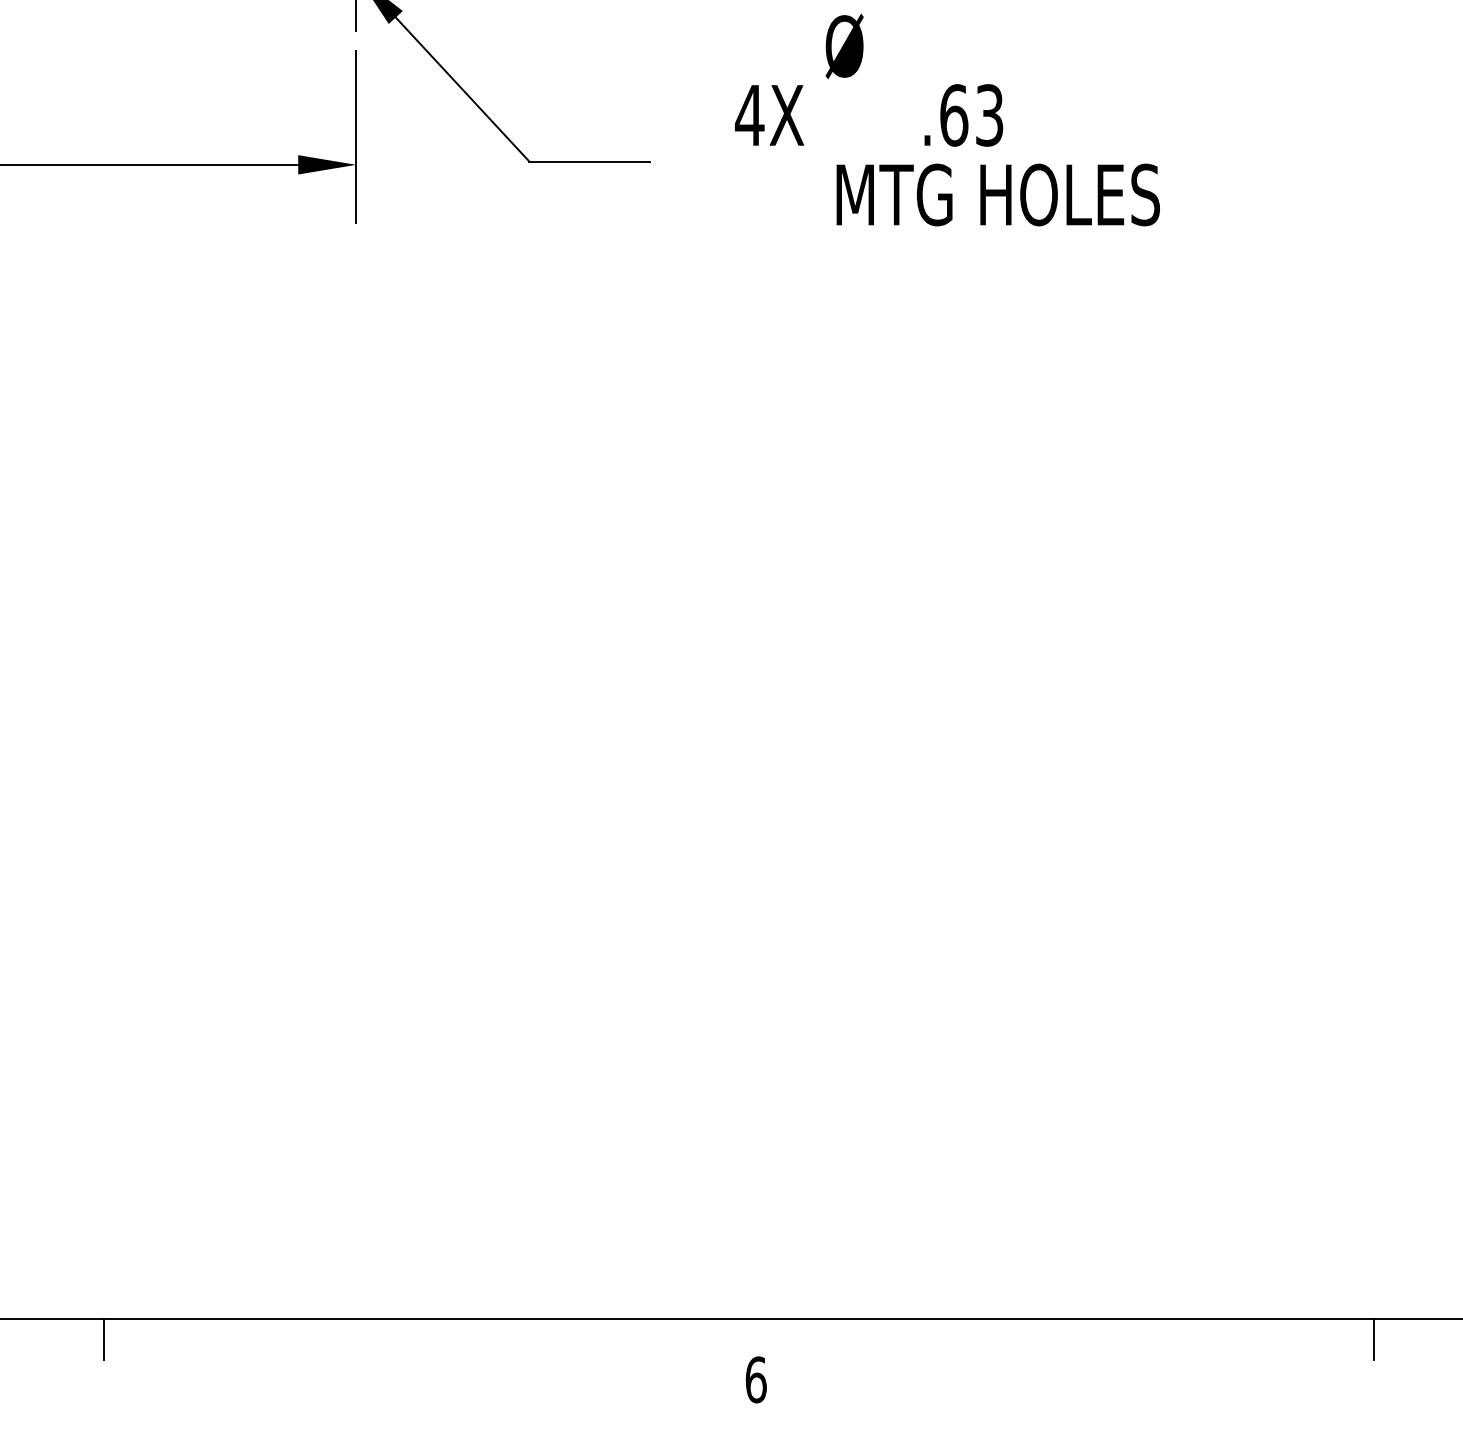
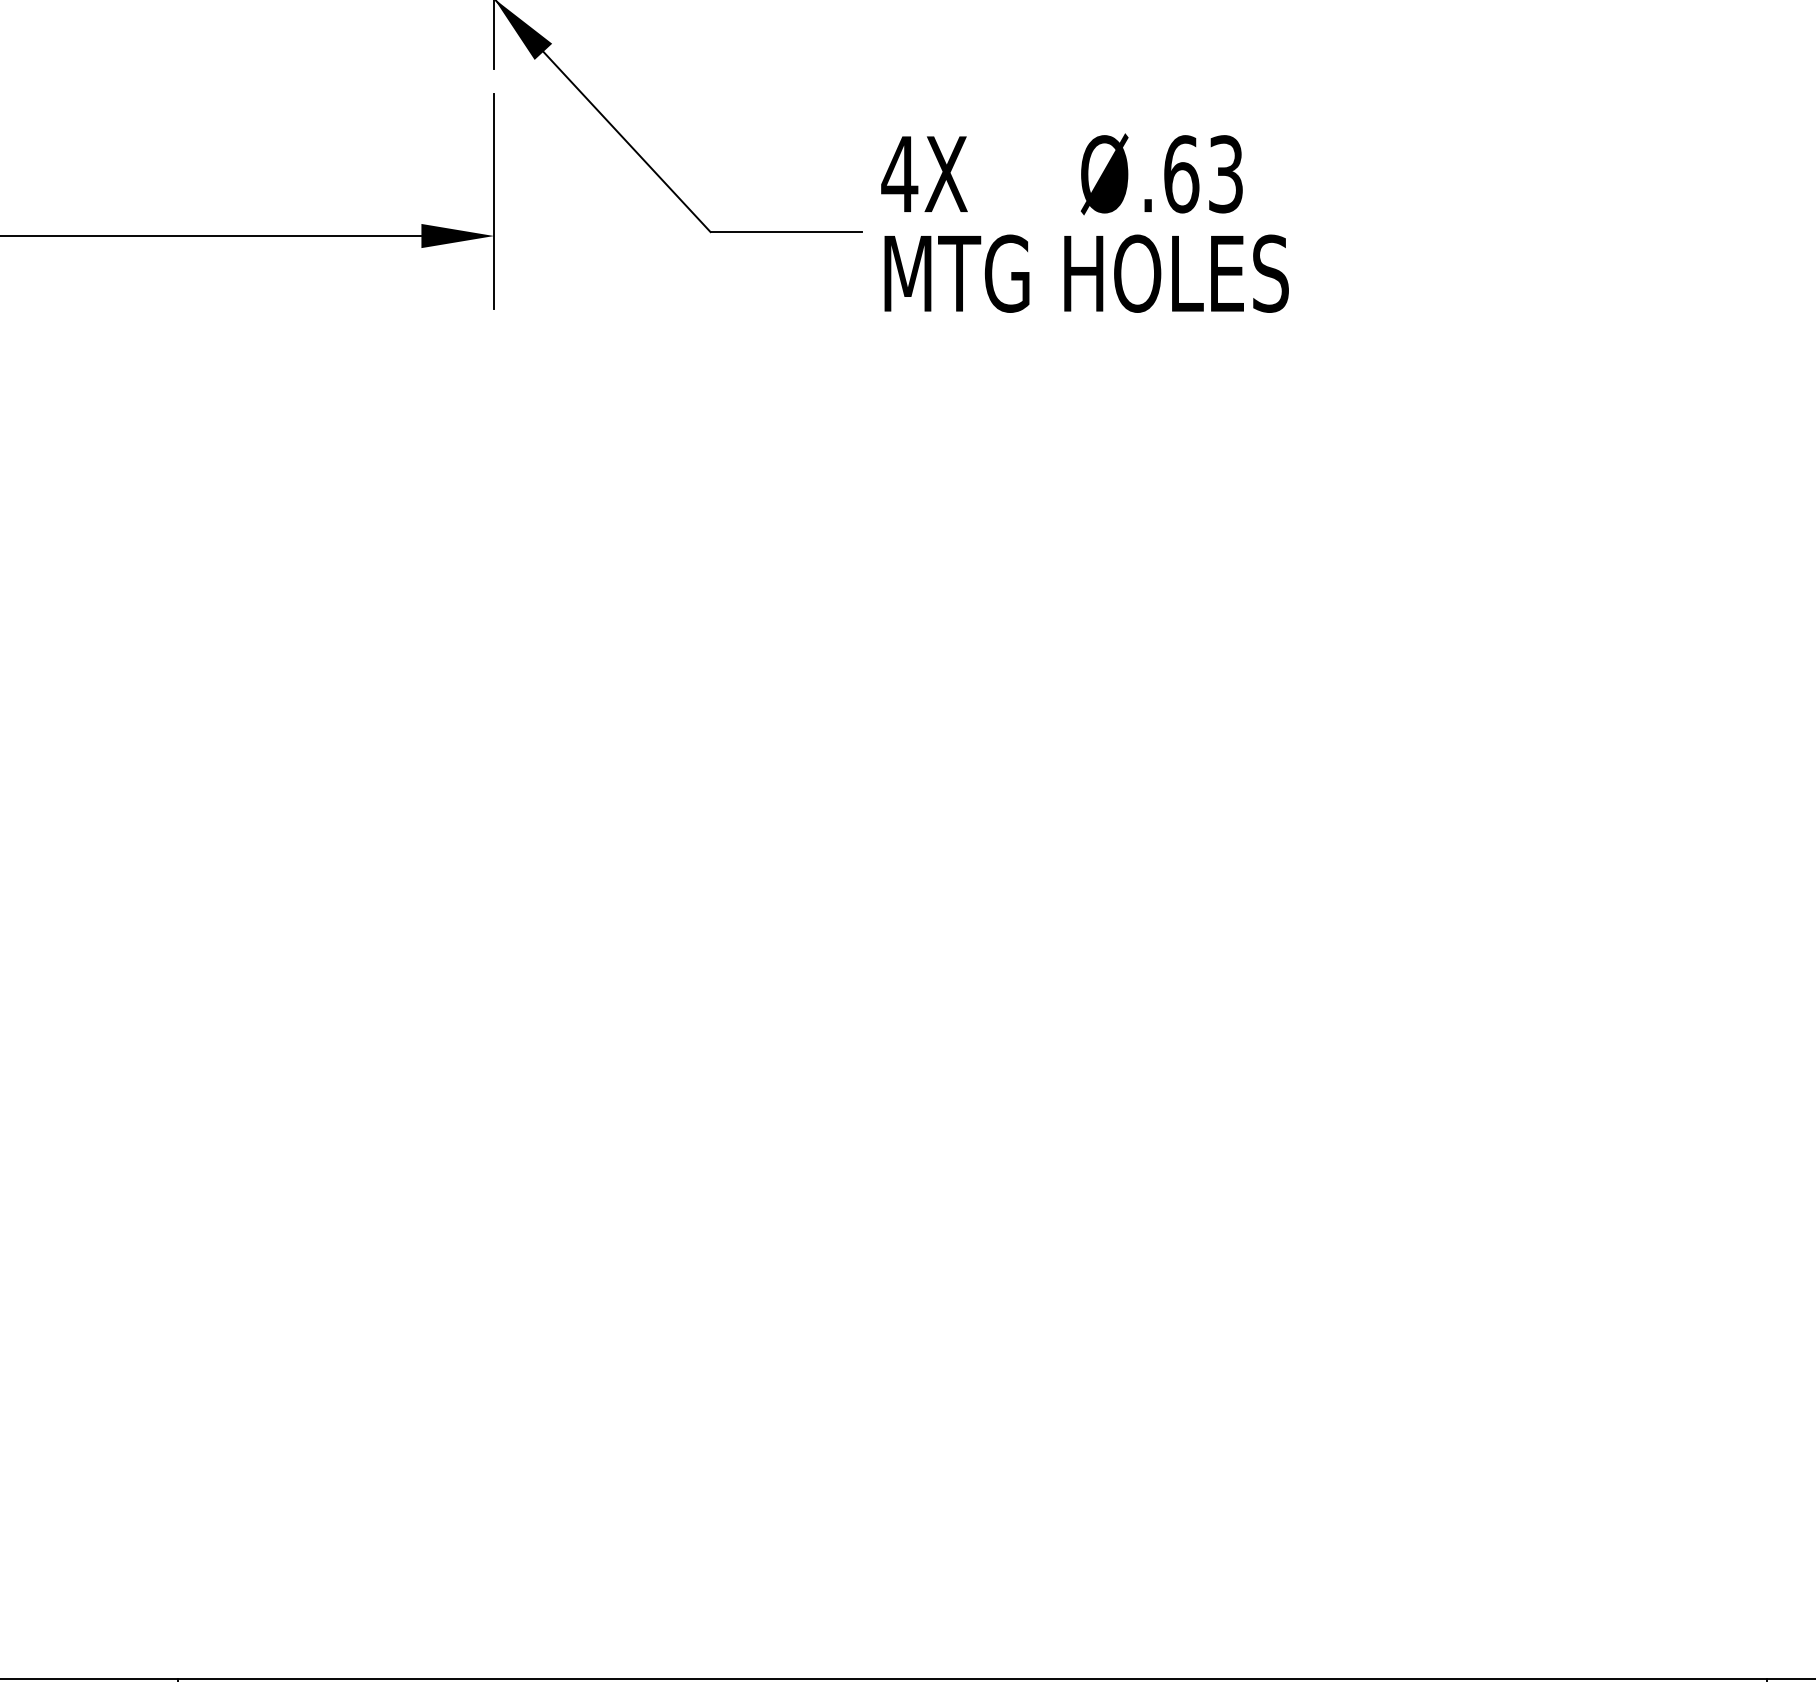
text: (844, 46) -> (1104, 174), moved
text: (769, 115) -> (924, 174), moved
text: (963, 115) -> (1193, 174), moved
text: (997, 194) -> (1085, 273), moved

